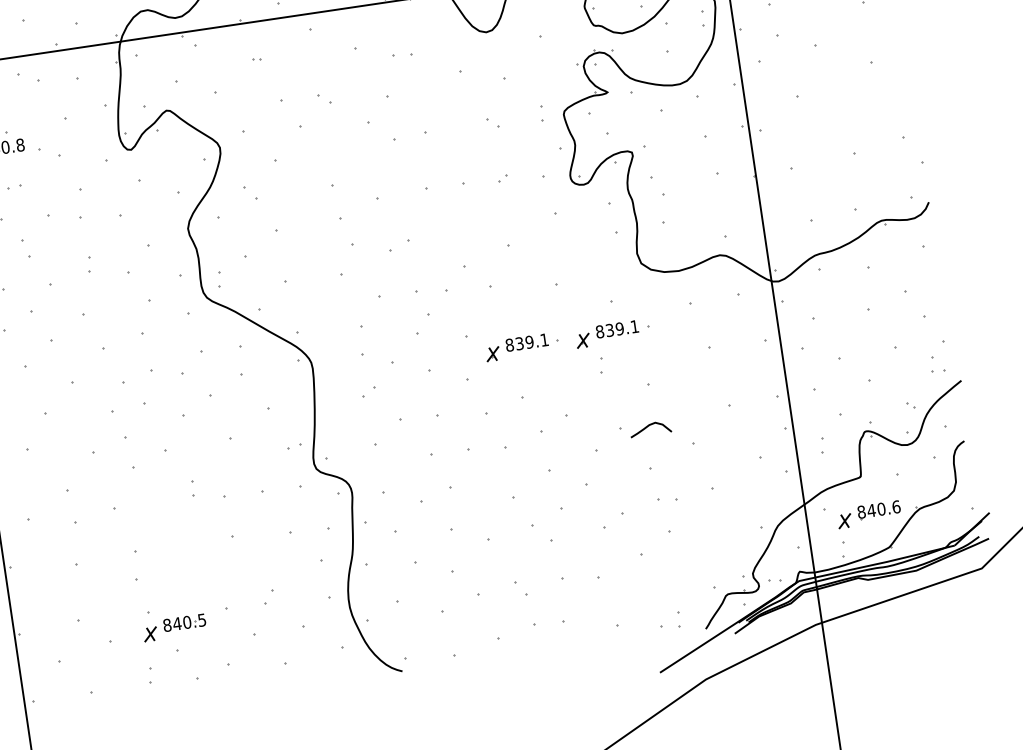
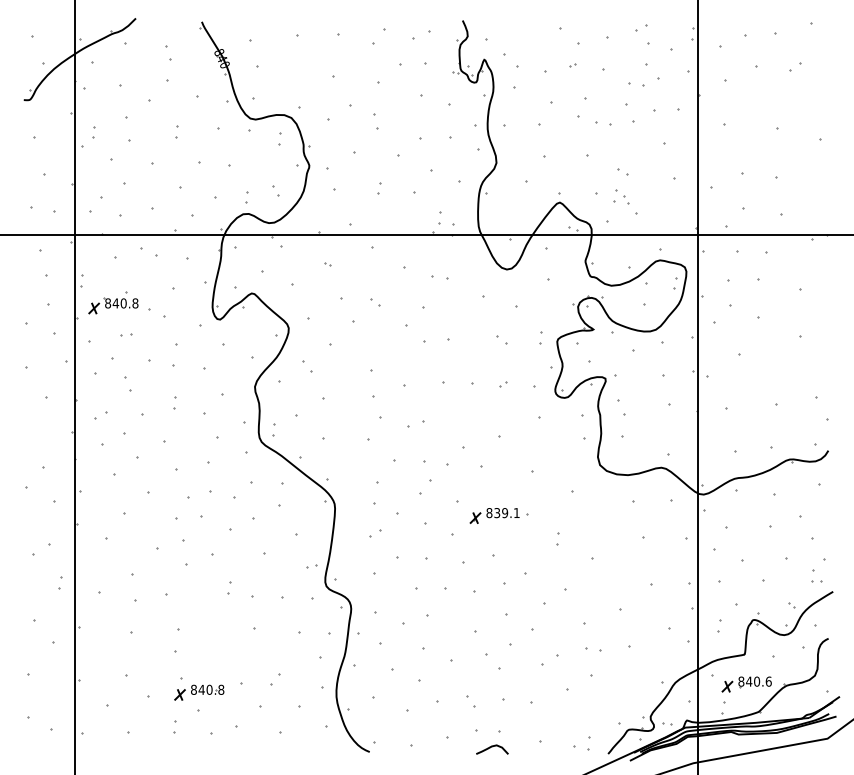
part: (611, 333) -> (569, 515), removed
curve: (650, 426) -> (492, 747), moved
text: (202, 619) -> (221, 689), 840.5 -> 840.8

